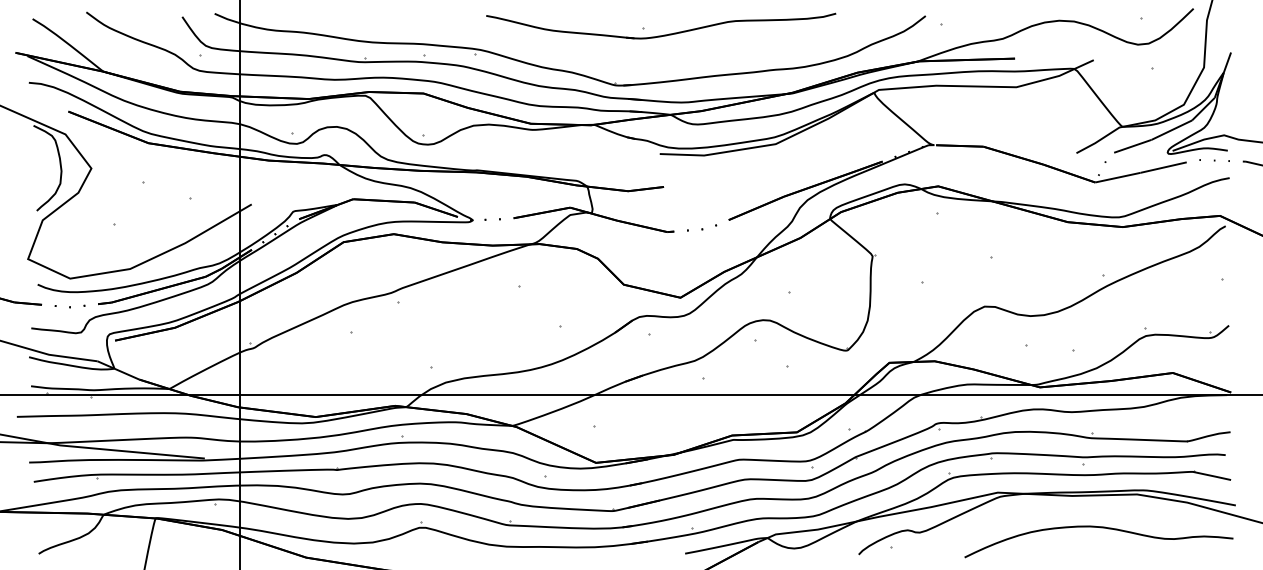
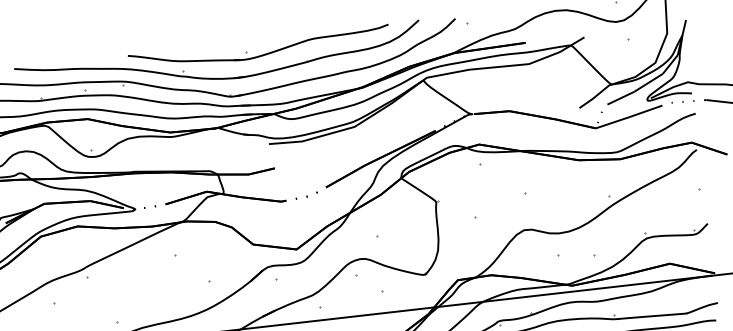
part: (601, 58) -> (217, 77), added

